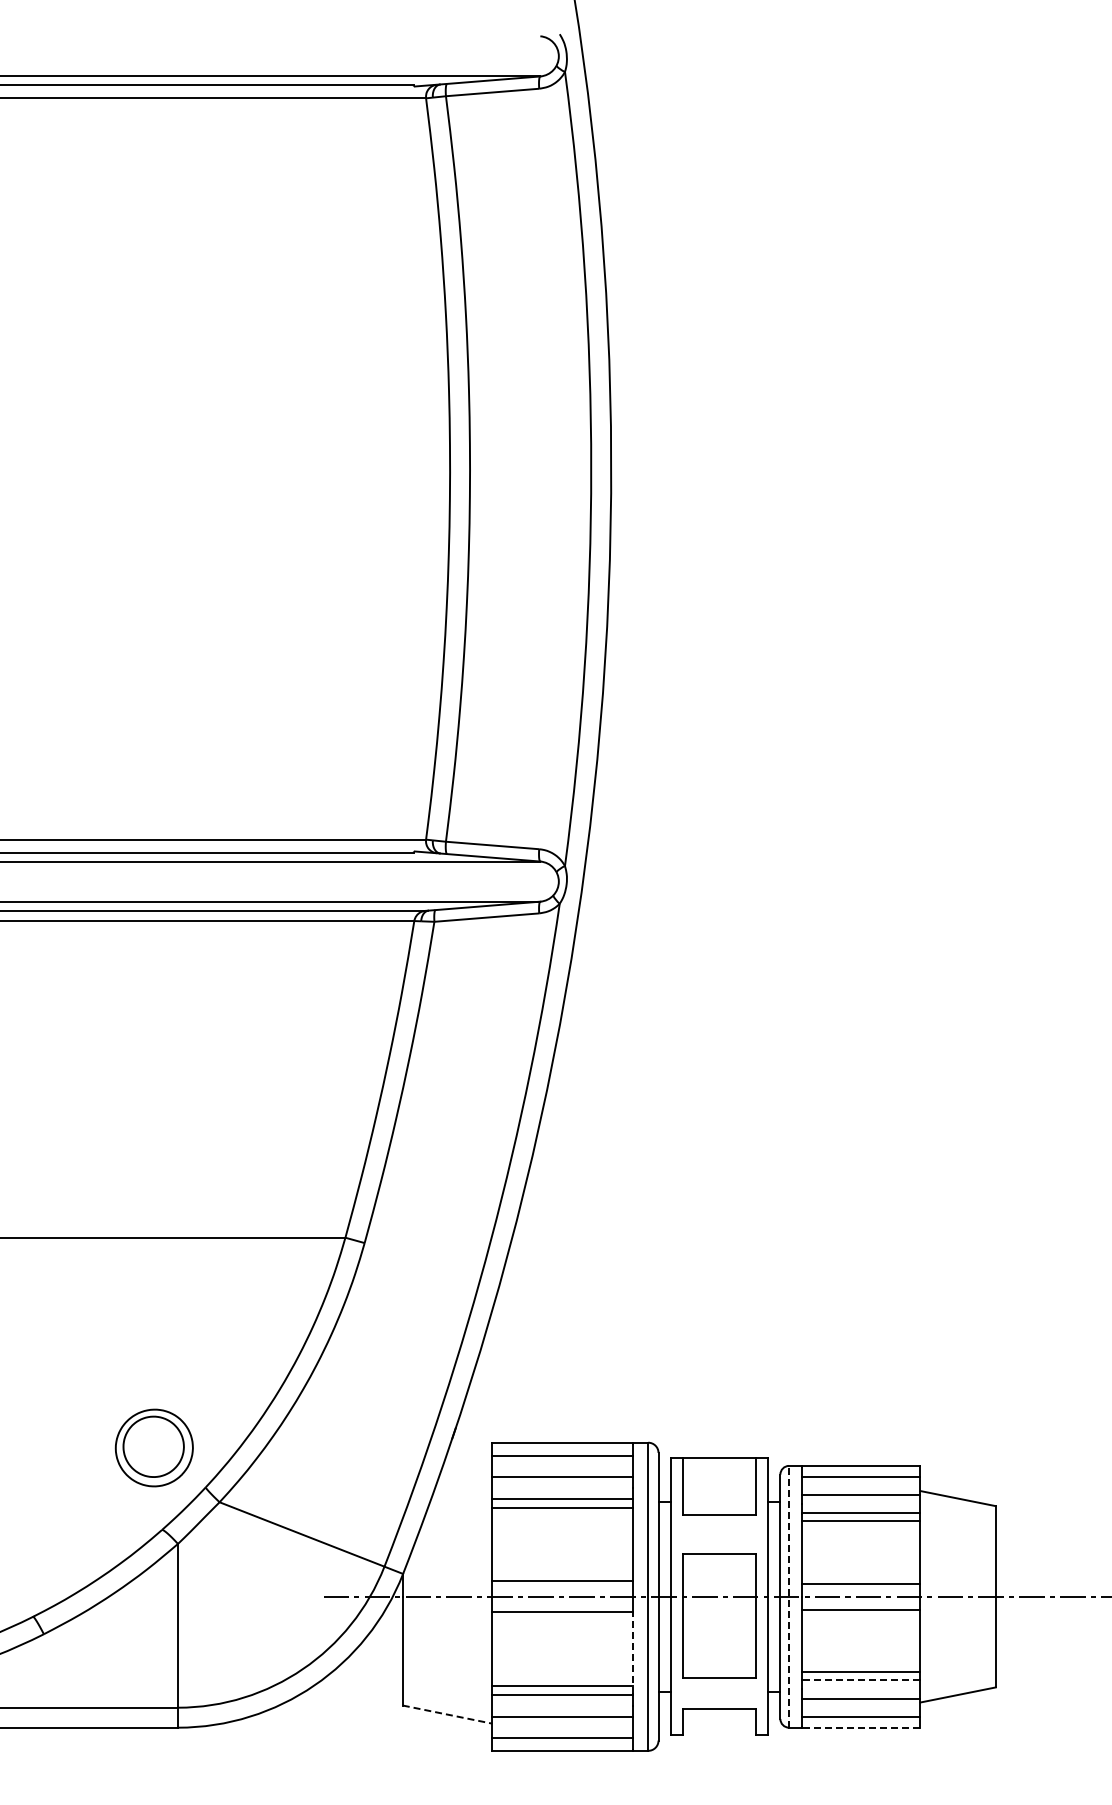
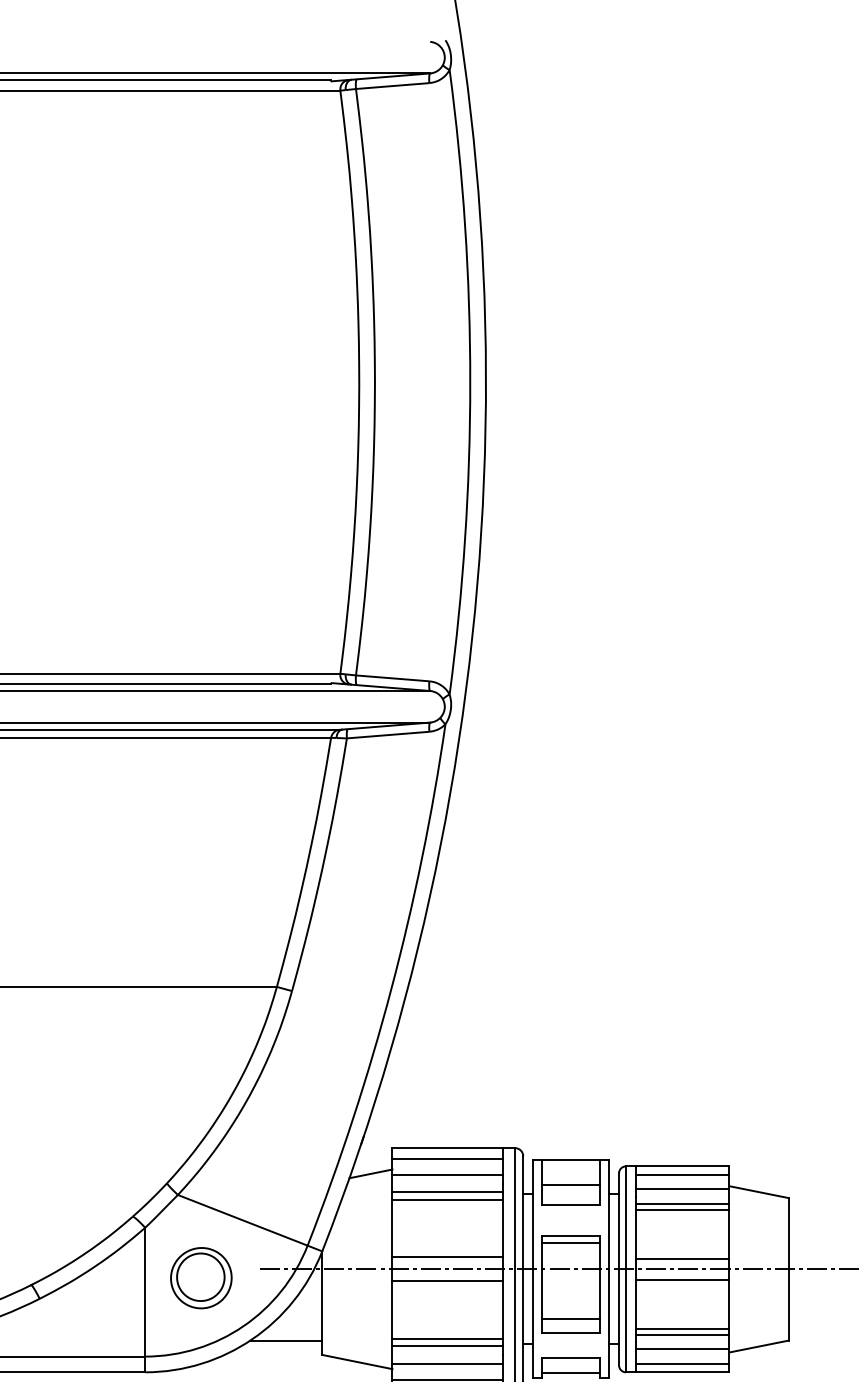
part: (153, 1447) -> (200, 1277), moved
line: (464, 1474) -> (370, 1173), added
line: (719, 1488) -> (571, 1184), added
line: (719, 1563) -> (571, 1243), added
line: (789, 1596) -> (626, 1269), dashed -> solid
line: (632, 1652) -> (502, 1313), dashed -> solid
line: (719, 1660) -> (571, 1319), added
line: (860, 1680) -> (682, 1335), dashed -> solid
line: (356, 1687) -> (285, 1340), added
line: (447, 1714) -> (357, 1361), dashed -> solid
line: (860, 1727) -> (682, 1372), dashed -> solid
line: (719, 1728) -> (571, 1372), added

